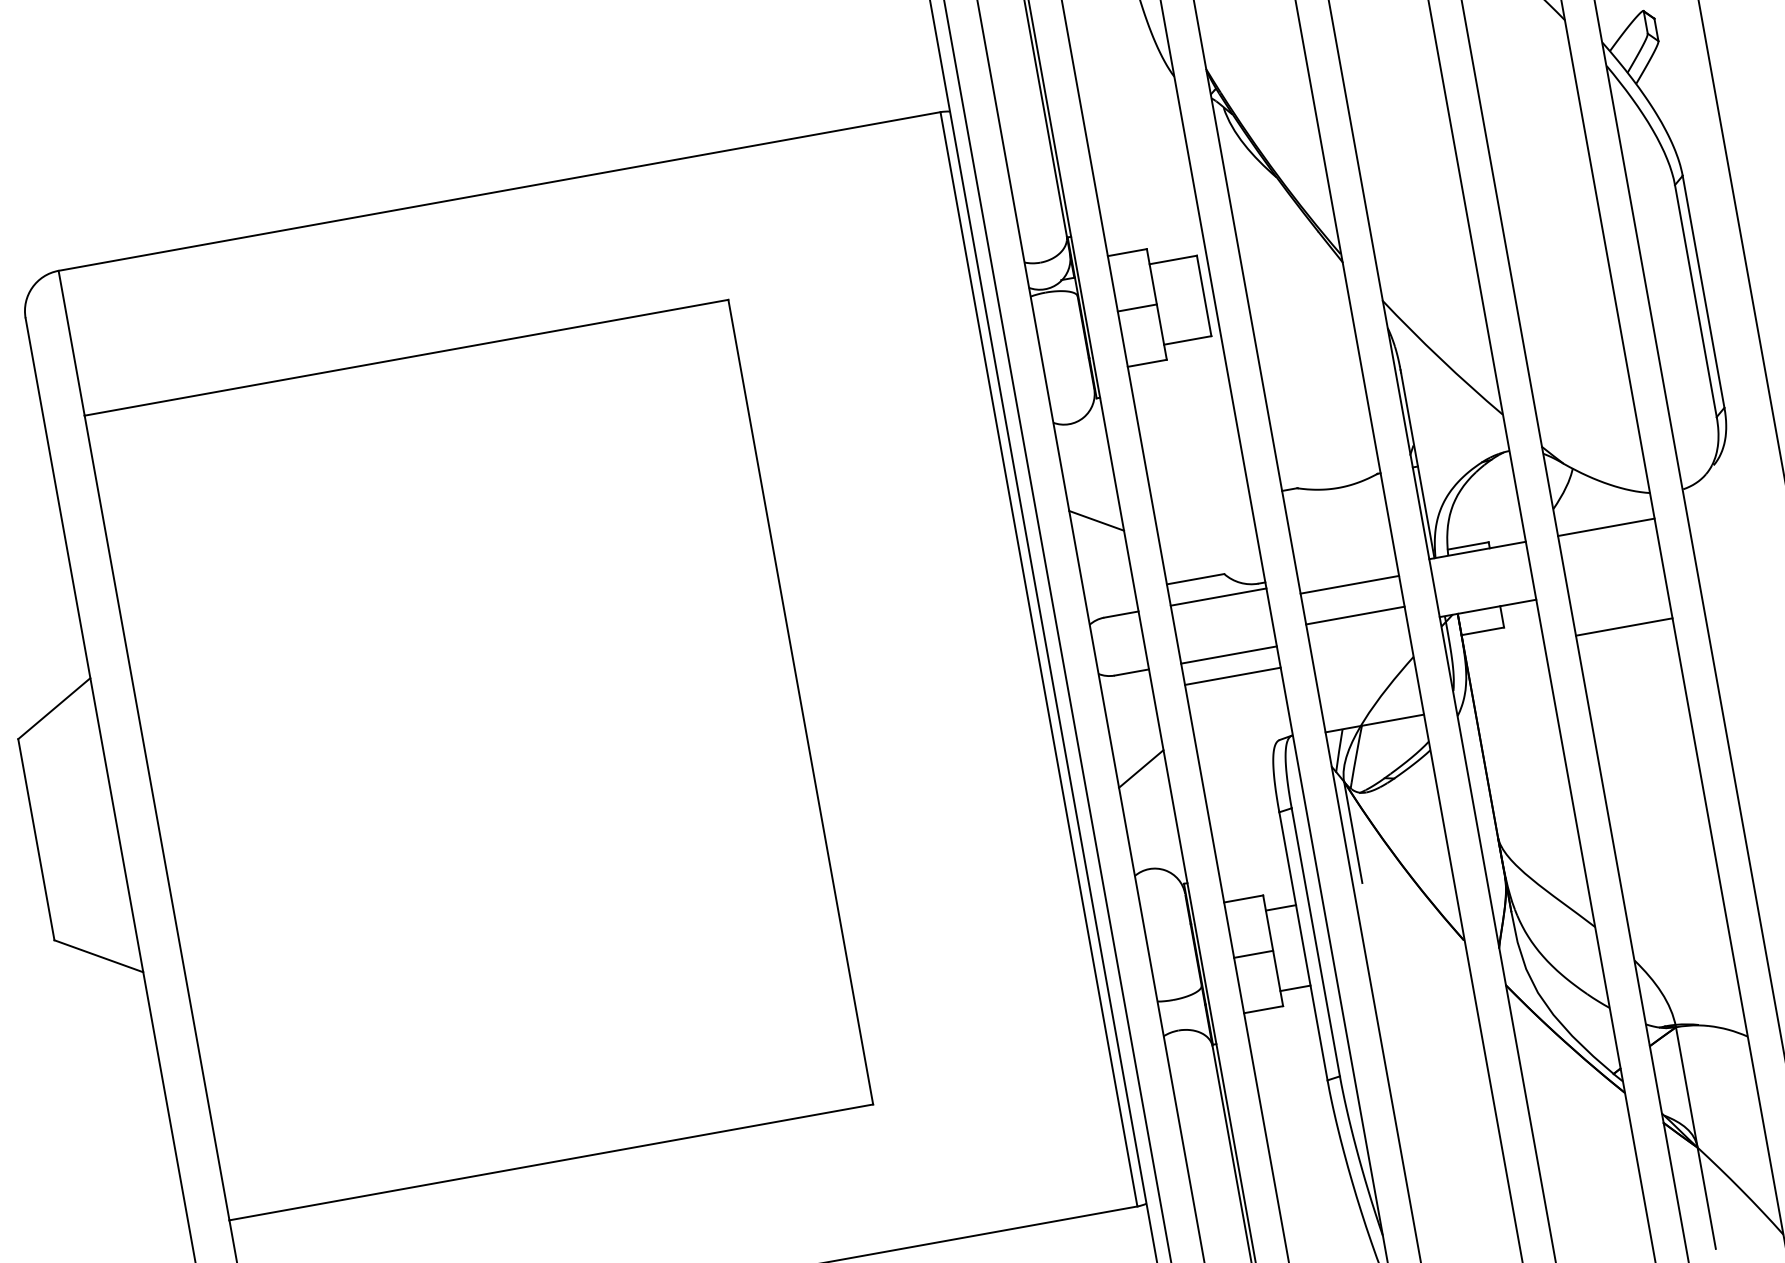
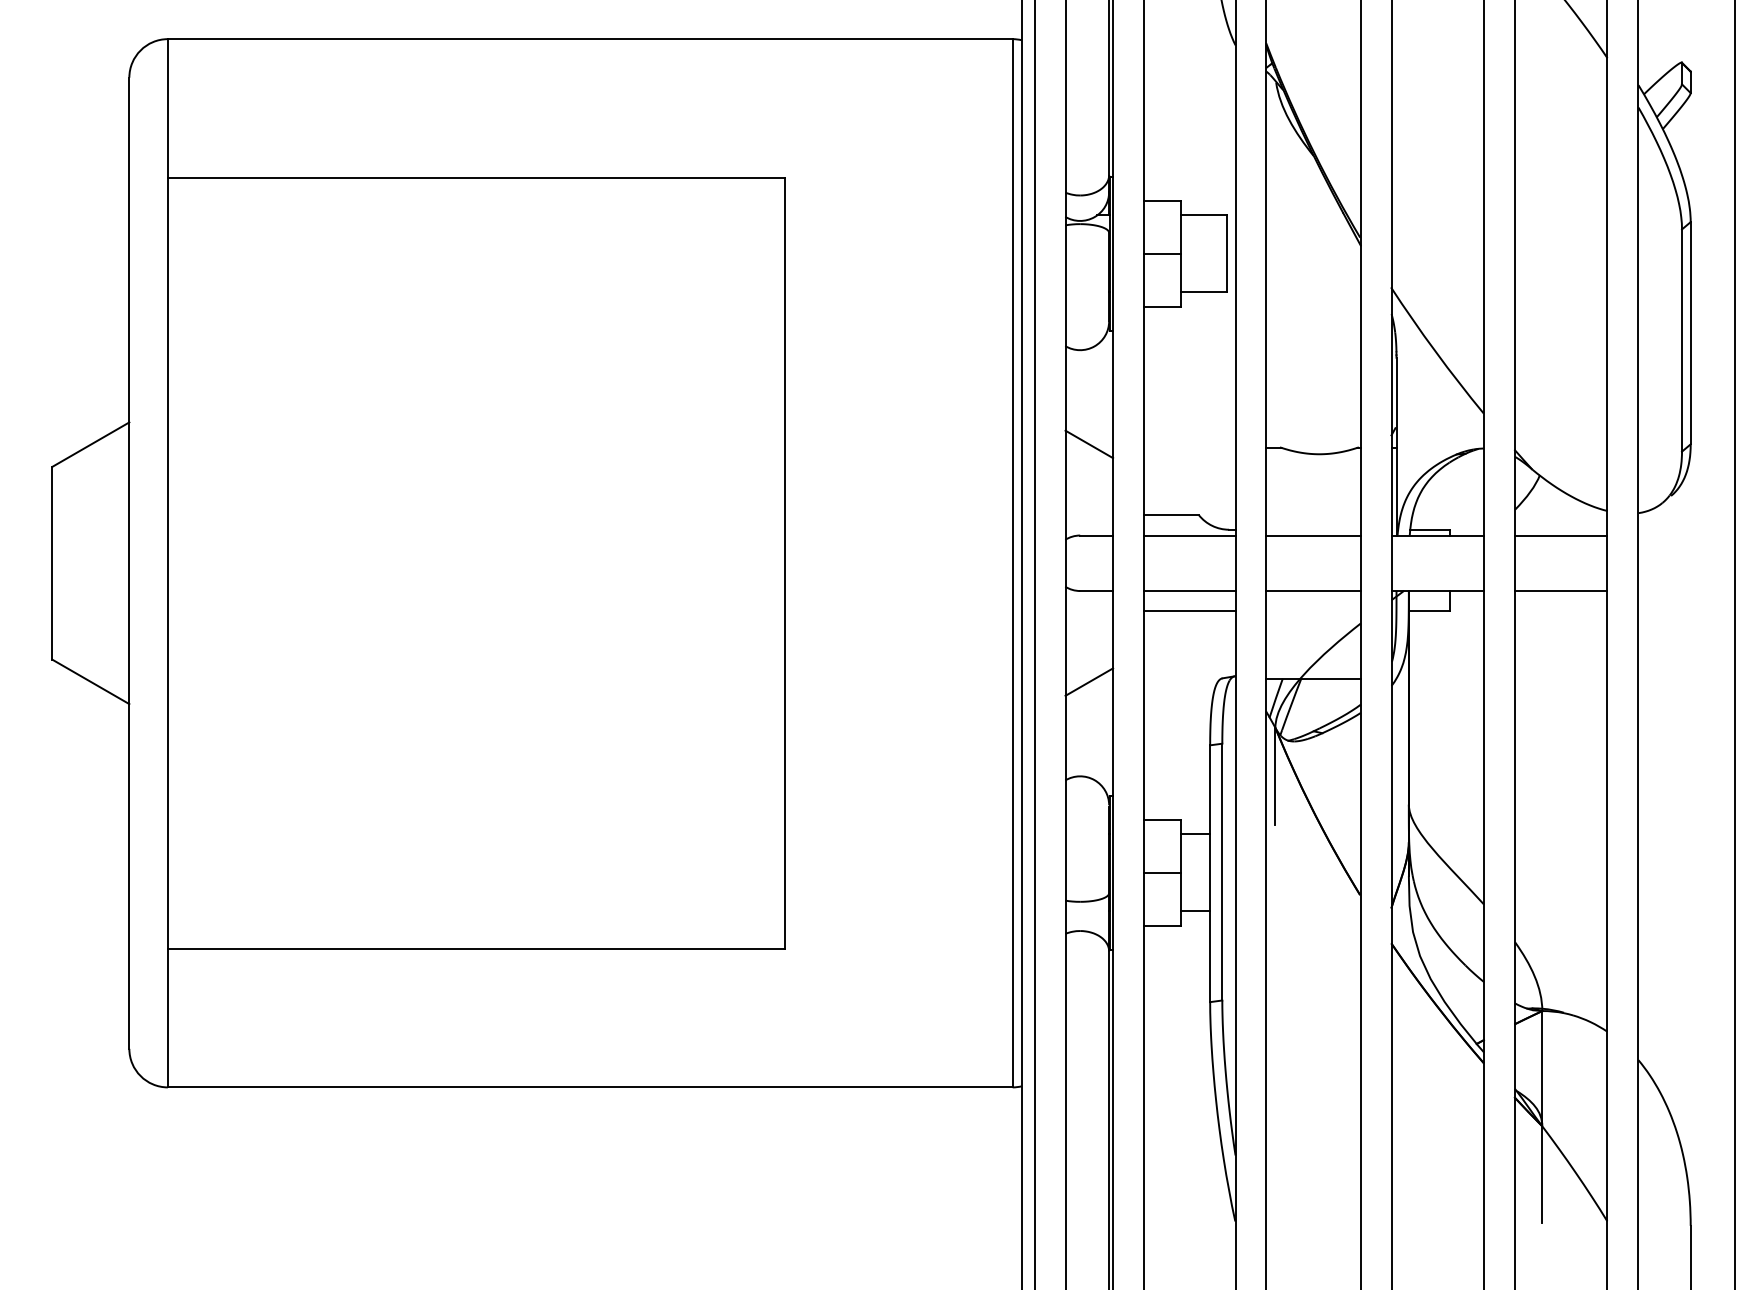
line: (1349, 585) -> (1313, 591), moved
line: (1355, 615) -> (1313, 535), moved
line: (1623, 627) -> (1560, 591), moved

